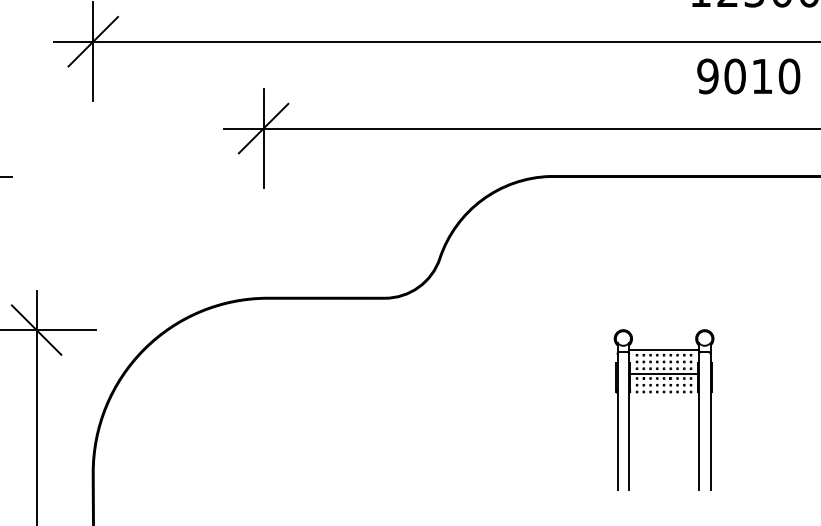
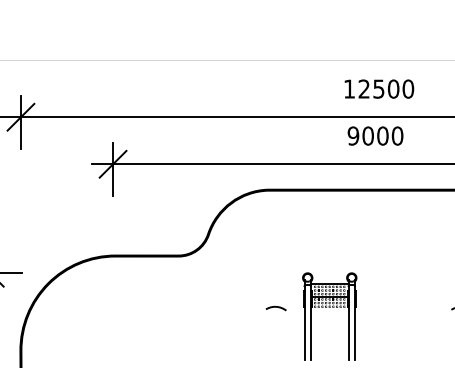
text: (761, 75) -> (382, 135), 9010 -> 9000
curve: (563, 393) -> (275, 307), added

